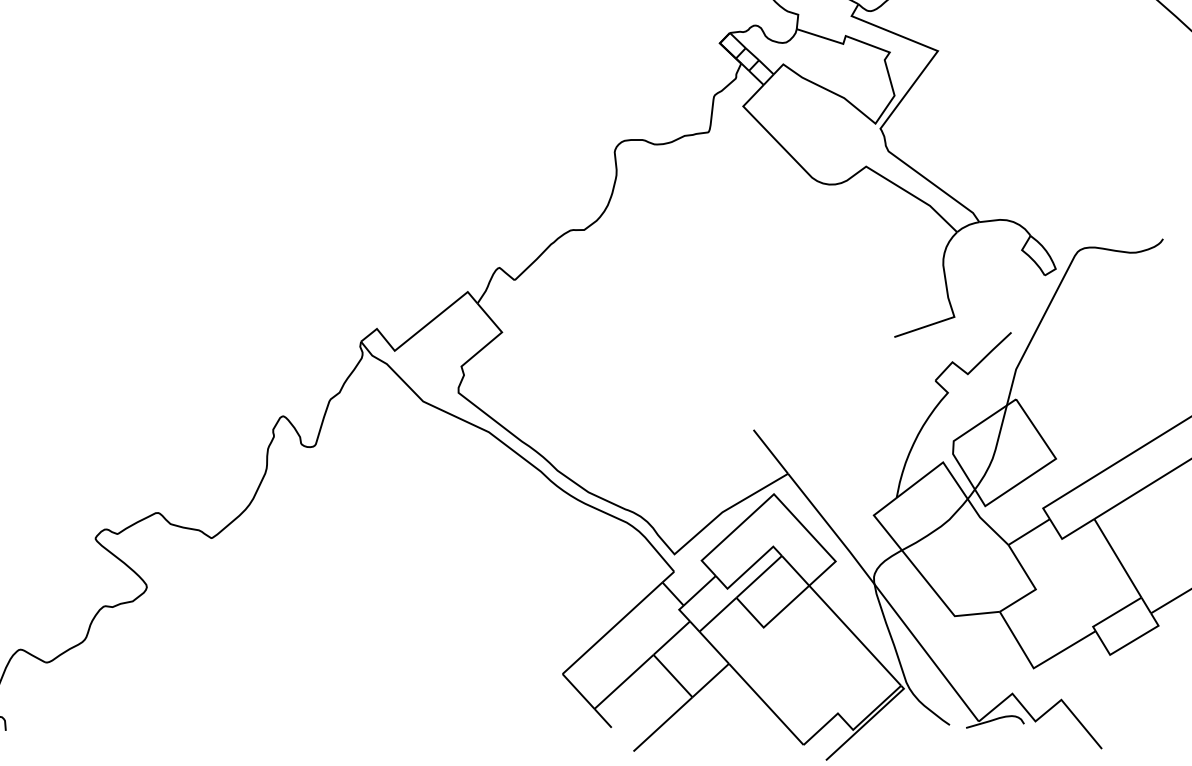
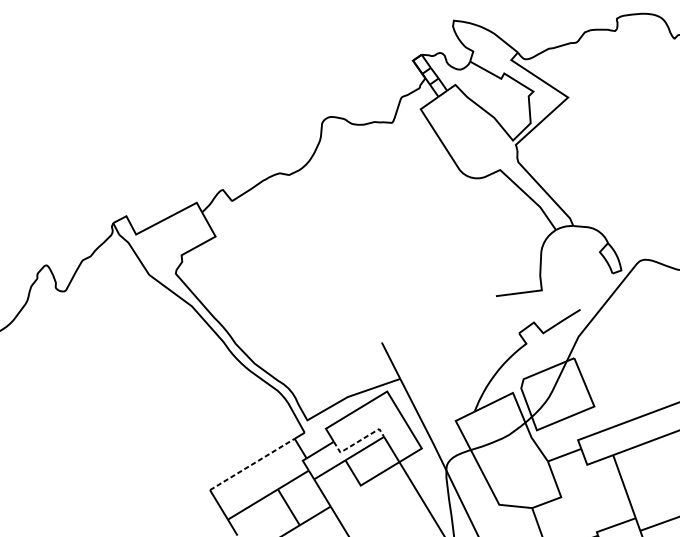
line: (748, 569) -> (358, 441), solid -> dashed
line: (612, 628) -> (252, 464), solid -> dashed

